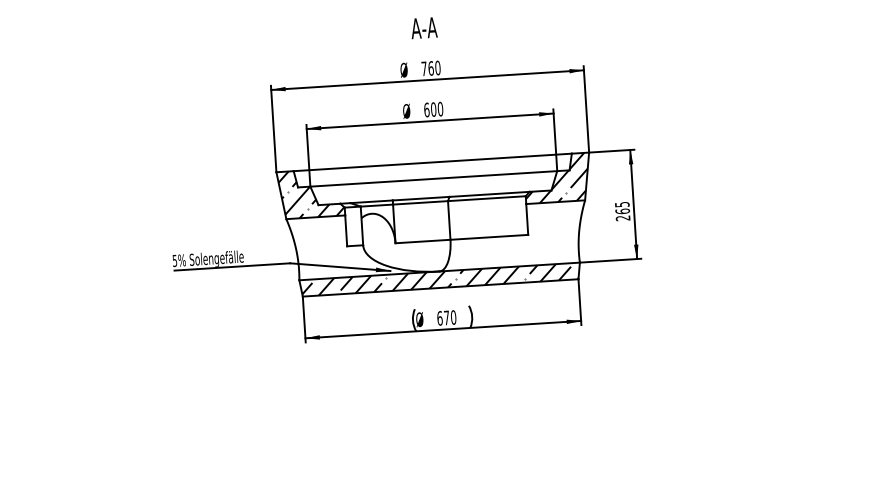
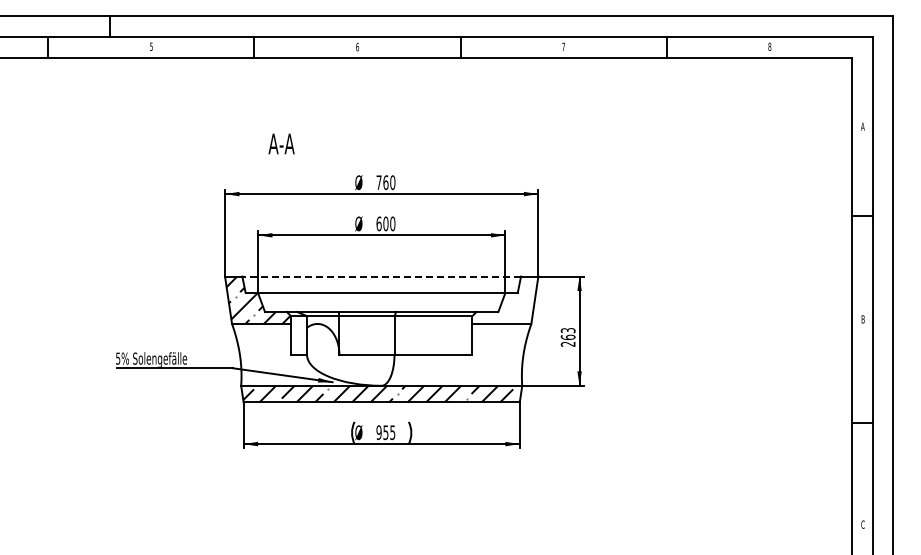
text: (424, 27) -> (281, 143), moved
line: (432, 162) -> (381, 276), solid -> dashed
hatch: (556, 177) -> (504, 299), removed
text: (621, 204) -> (567, 330), 265 -> 263
text: (446, 317) -> (385, 432), 670 -> 955

